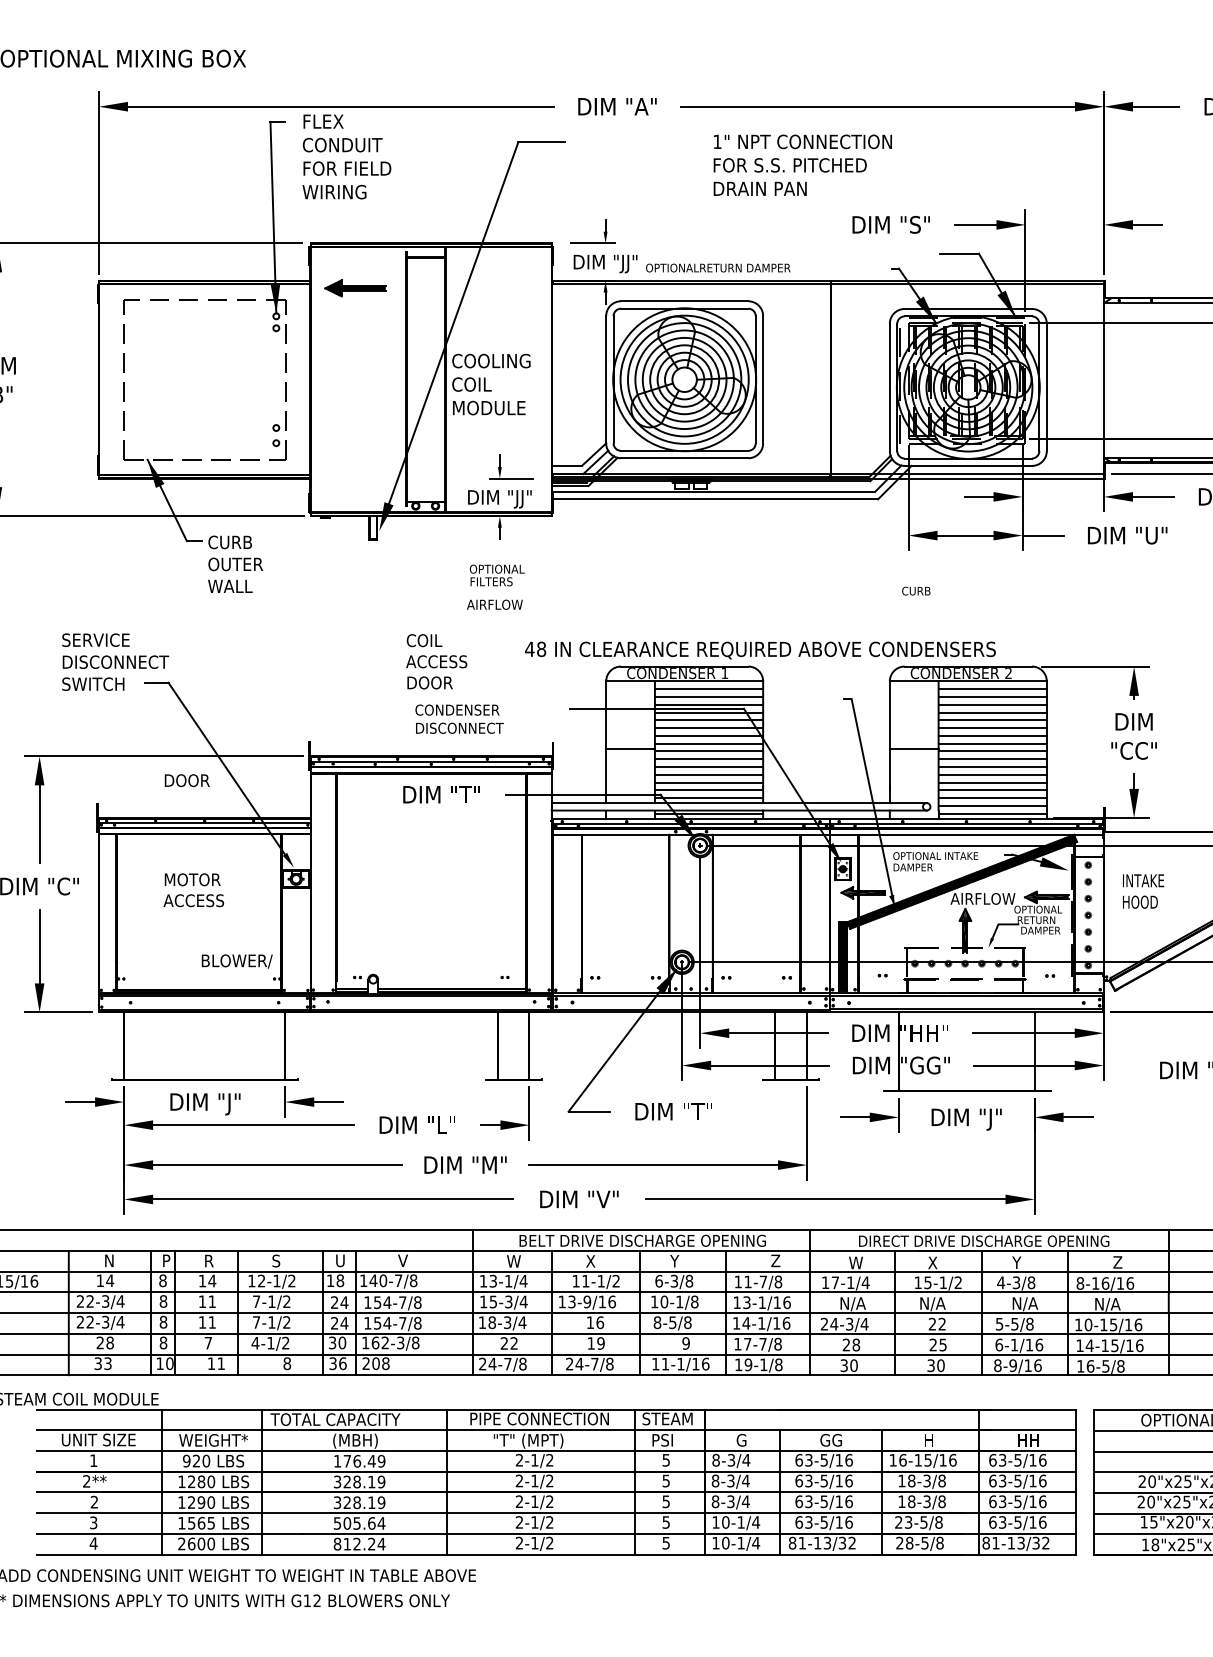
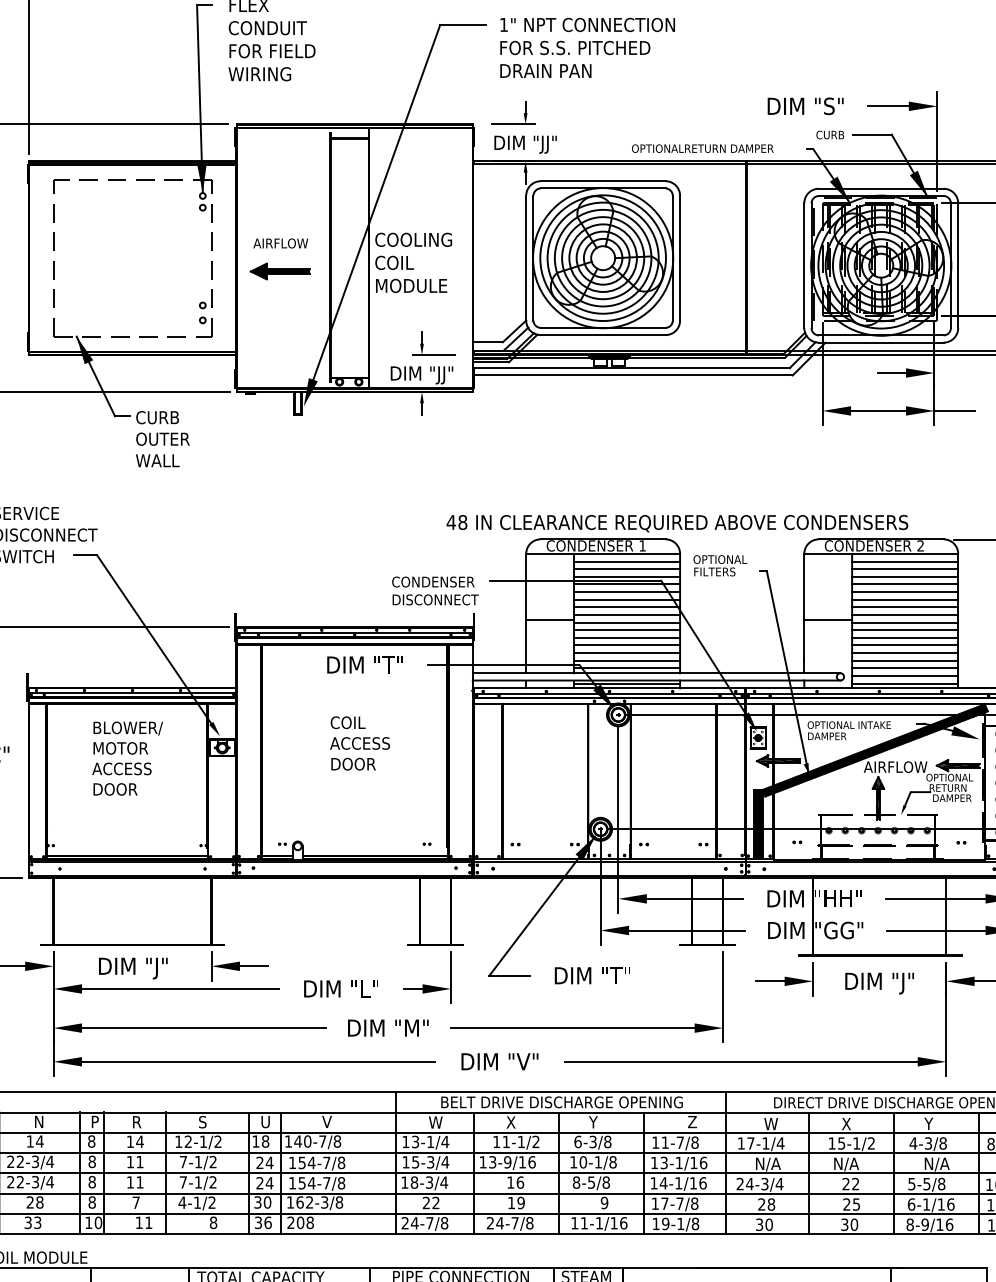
text: (802, 164) -> (587, 47), moved
text: (718, 267) -> (702, 148), moved
part: (355, 288) -> (280, 271), moved
text: (496, 575) -> (719, 565), moved
text: (916, 590) -> (830, 134), moved
text: (494, 604) -> (280, 243), moved
text: (436, 661) -> (359, 743), moved
text: (459, 718) -> (435, 590), moved
text: (186, 780) -> (114, 789), moved
text: (236, 961) -> (127, 728), moved

